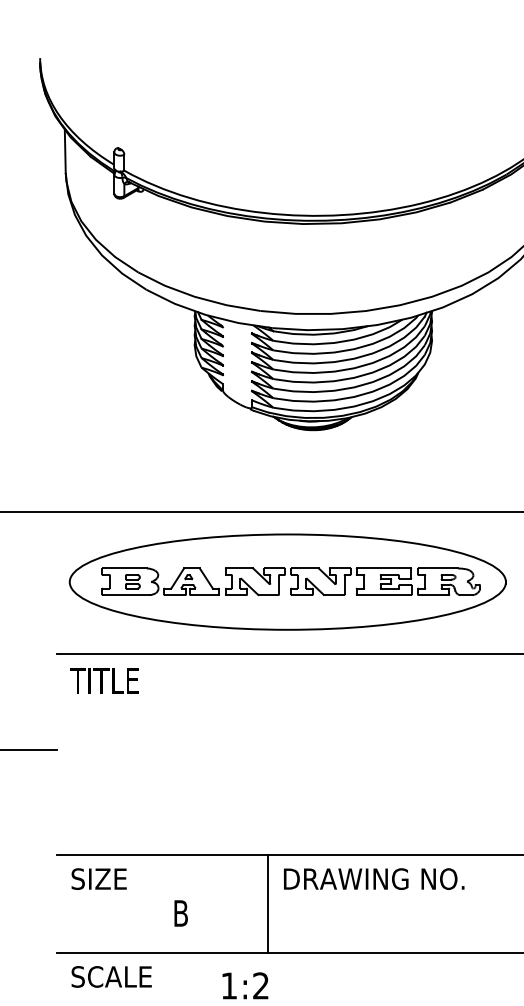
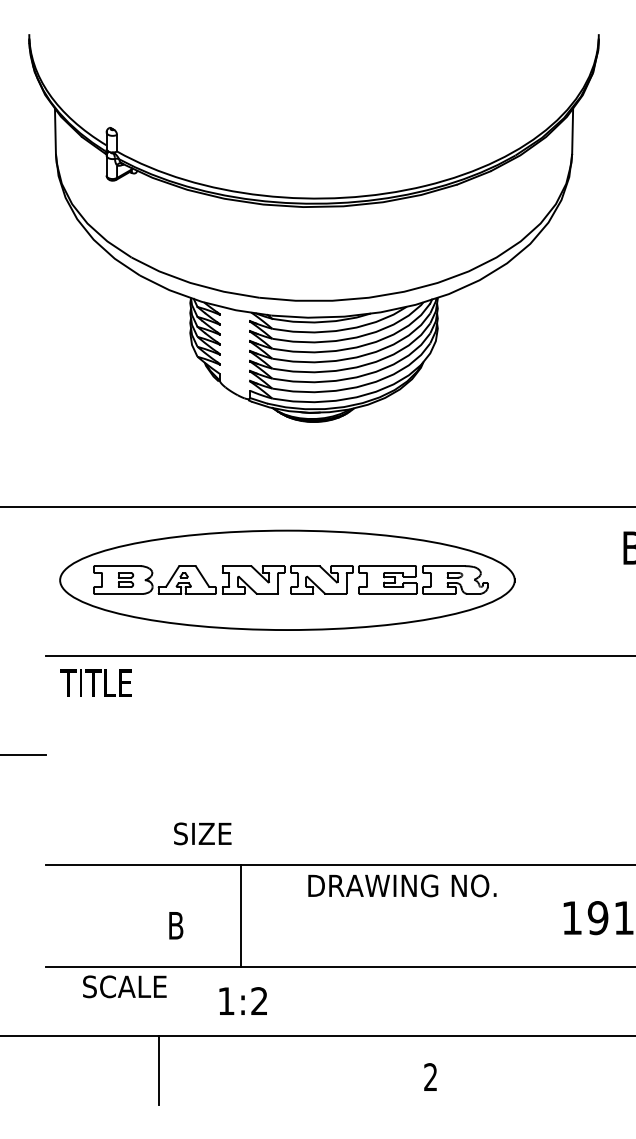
text: (98, 878) -> (202, 833), moved
text: (374, 878) -> (402, 885), moved
line: (267, 904) -> (240, 916), moved
text: (111, 976) -> (124, 986), moved

